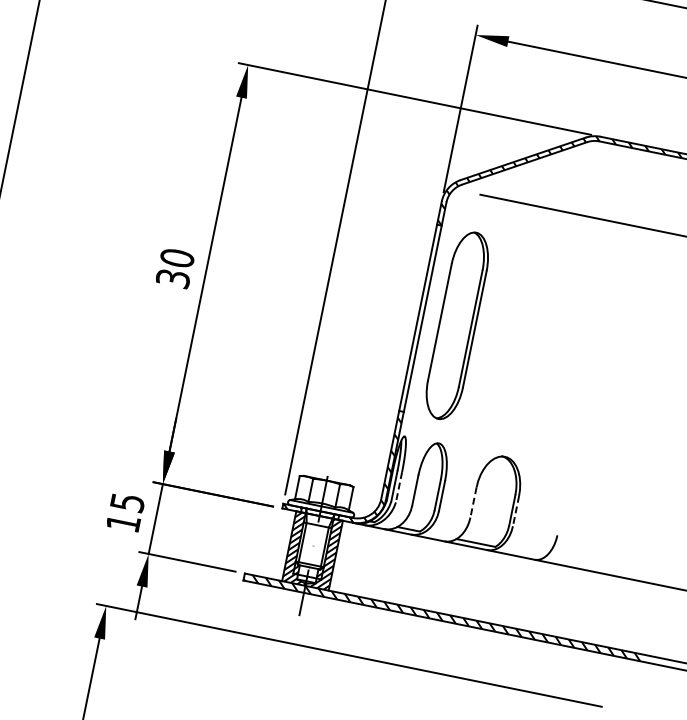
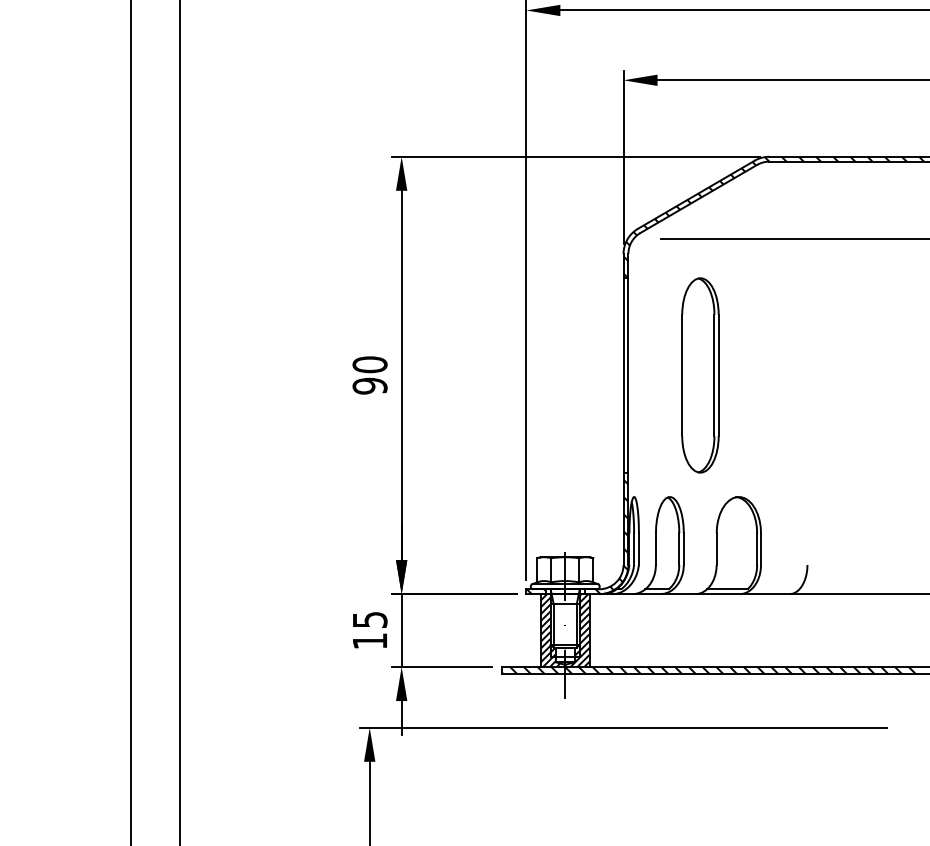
text: (172, 277) -> (369, 385), 30 -> 90
part: (457, 325) -> (700, 375), moved
line: (398, 487) -> (638, 549), dashed -> solid
line: (473, 502) -> (716, 549), dashed -> solid
line: (516, 511) -> (761, 549), dashed -> solid

